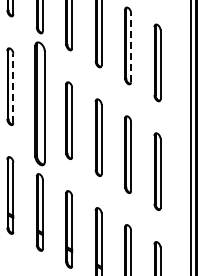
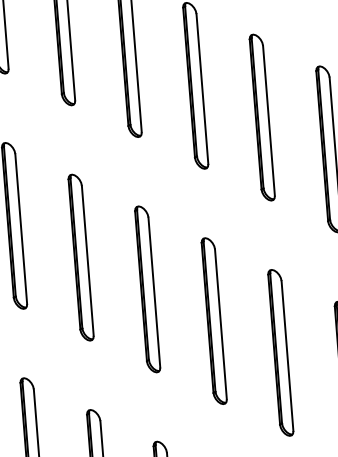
line: (131, 47) -> (269, 120), dashed -> solid
line: (13, 88) -> (21, 229), dashed -> solid
part: (39, 103) -> (80, 257), size x0.62

